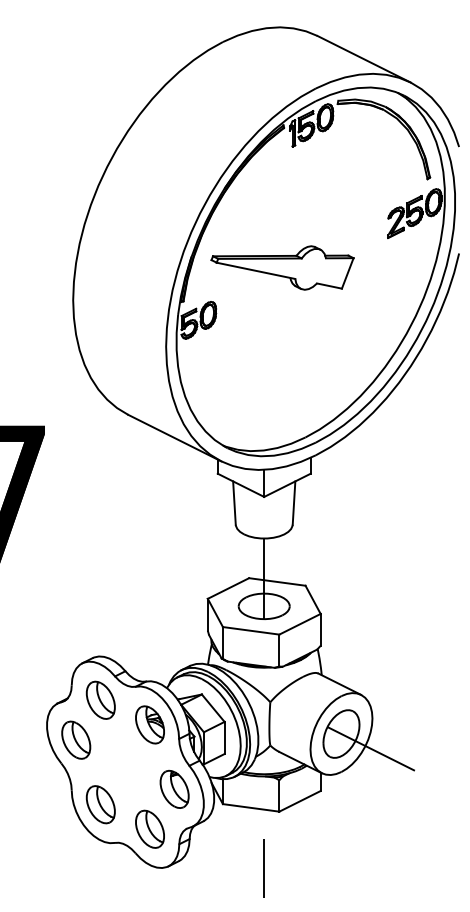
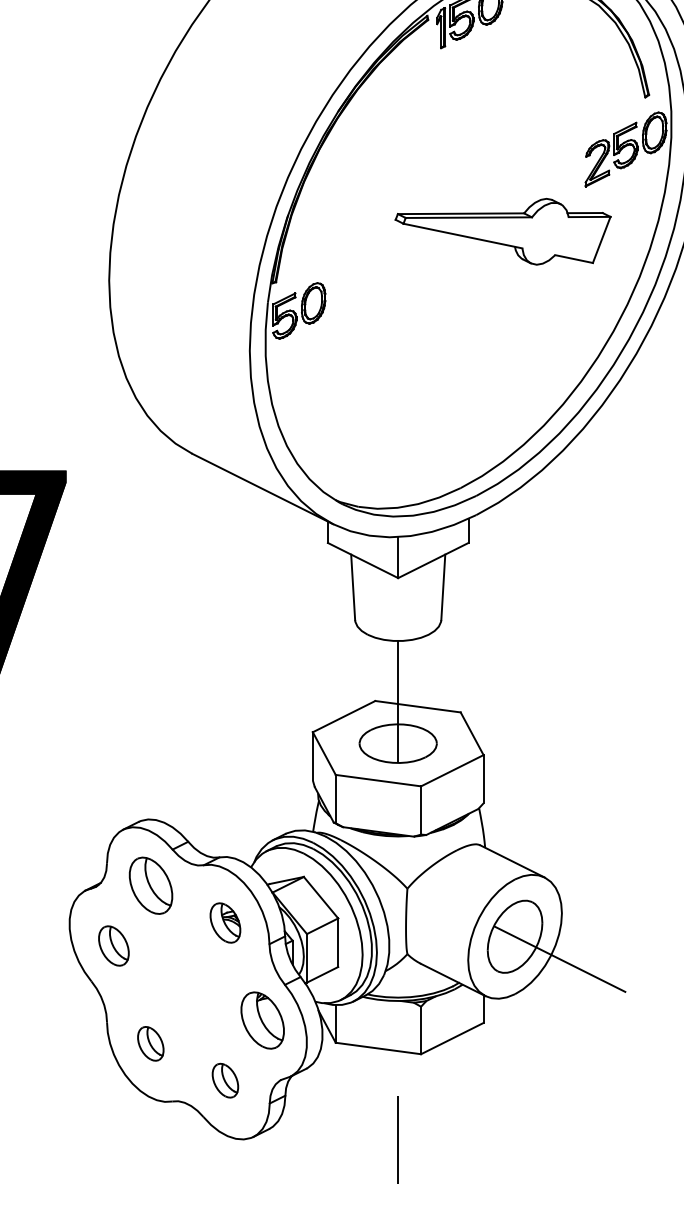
part: (282, 267) -> (502, 230), moved
part: (149, 724) -> (224, 922), size x0.7
part: (76, 739) -> (114, 945), size x0.7
part: (100, 804) -> (150, 1043), size x0.6
part: (149, 828) -> (224, 1079), size x0.6

